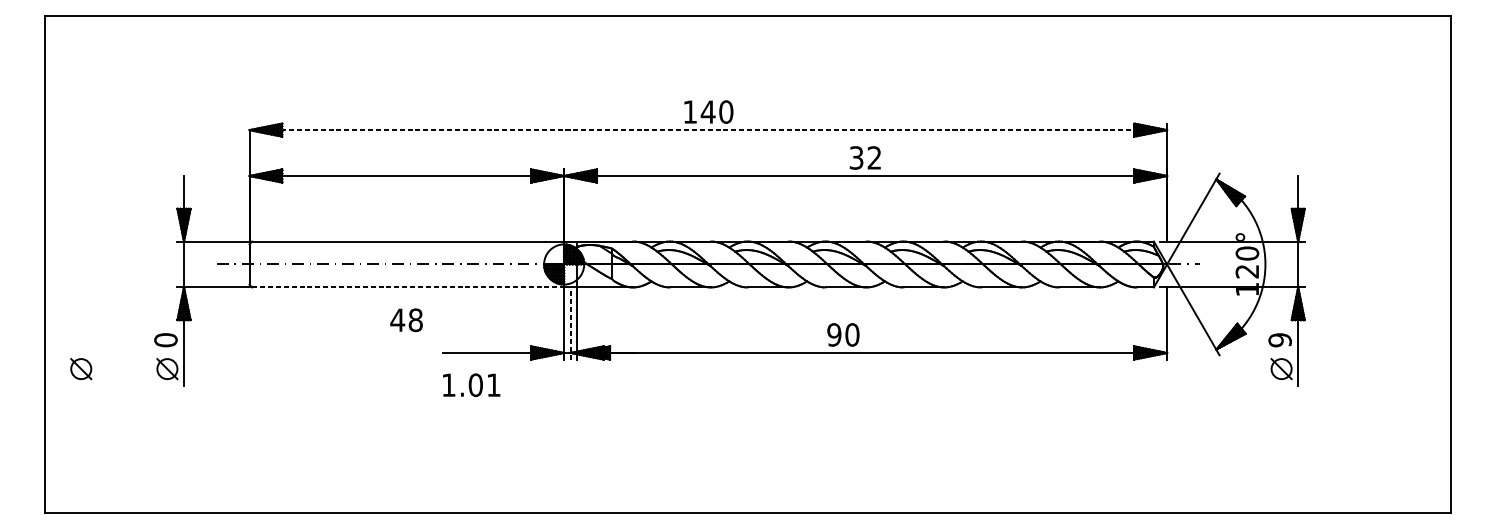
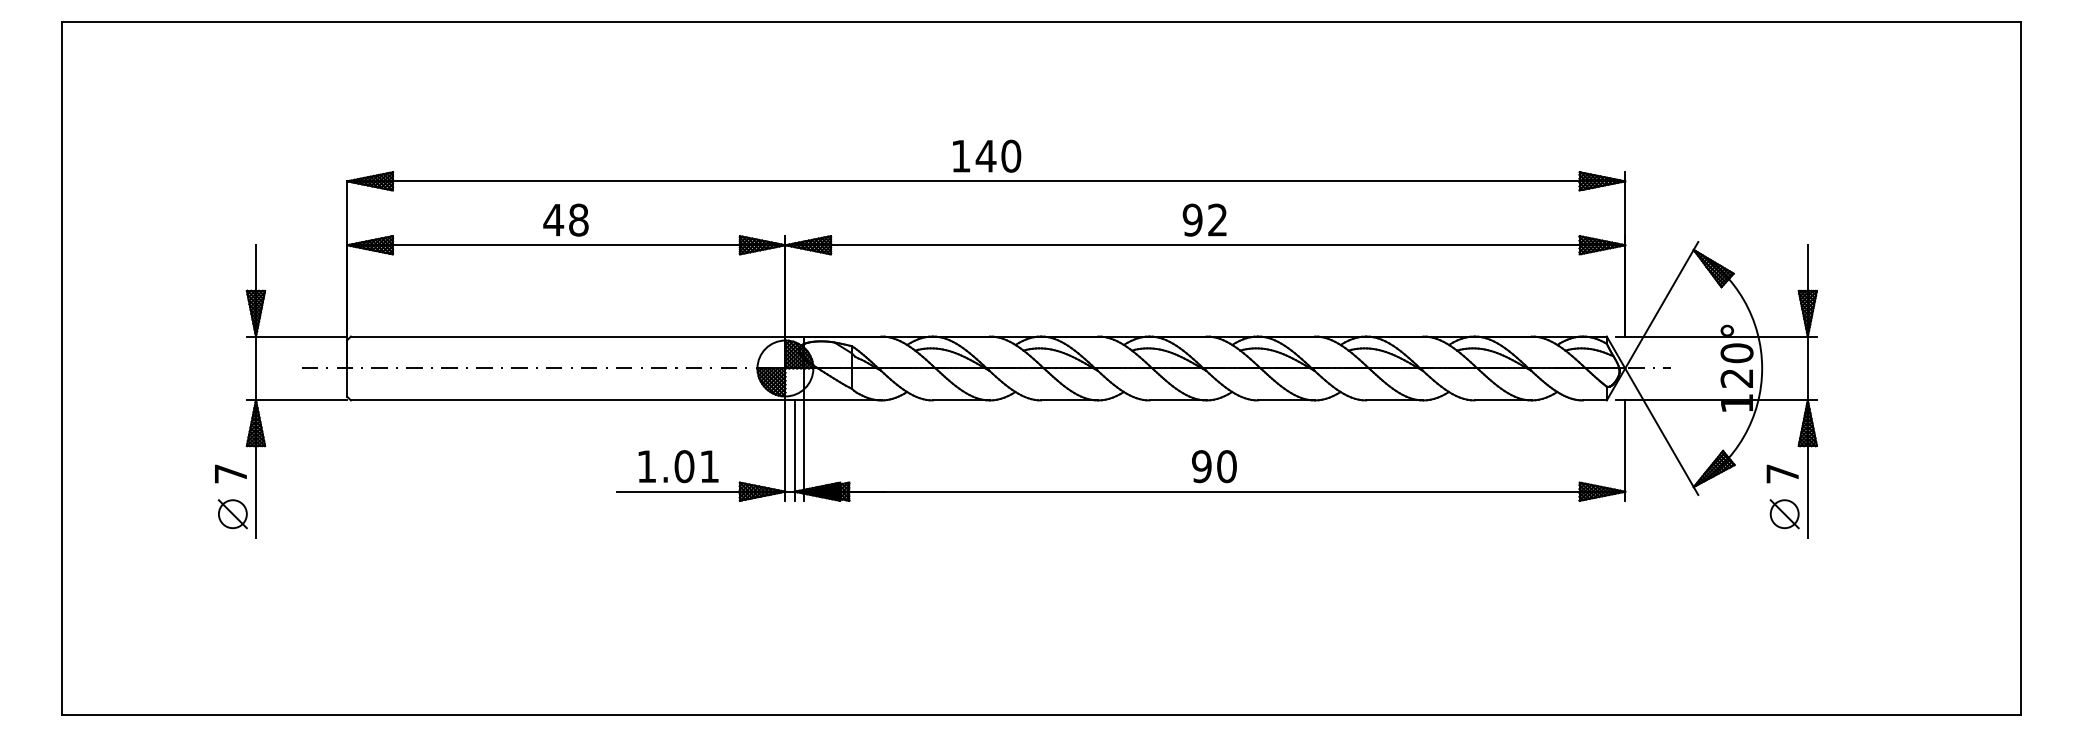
line: (708, 130) -> (986, 181), dashed -> solid
text: (856, 157) -> (1192, 219), 32 -> 92
line: (408, 287) -> (568, 400), dashed -> solid
text: (406, 319) -> (565, 219), moved
line: (570, 323) -> (794, 450), dashed -> solid
text: (843, 334) -> (1214, 466), moved
text: (165, 339) -> (230, 473), 0 -> 7
text: (1280, 339) -> (1782, 473), 9 -> 7
part: (80, 369) -> (112, 514), removed
text: (471, 385) -> (678, 466), moved

